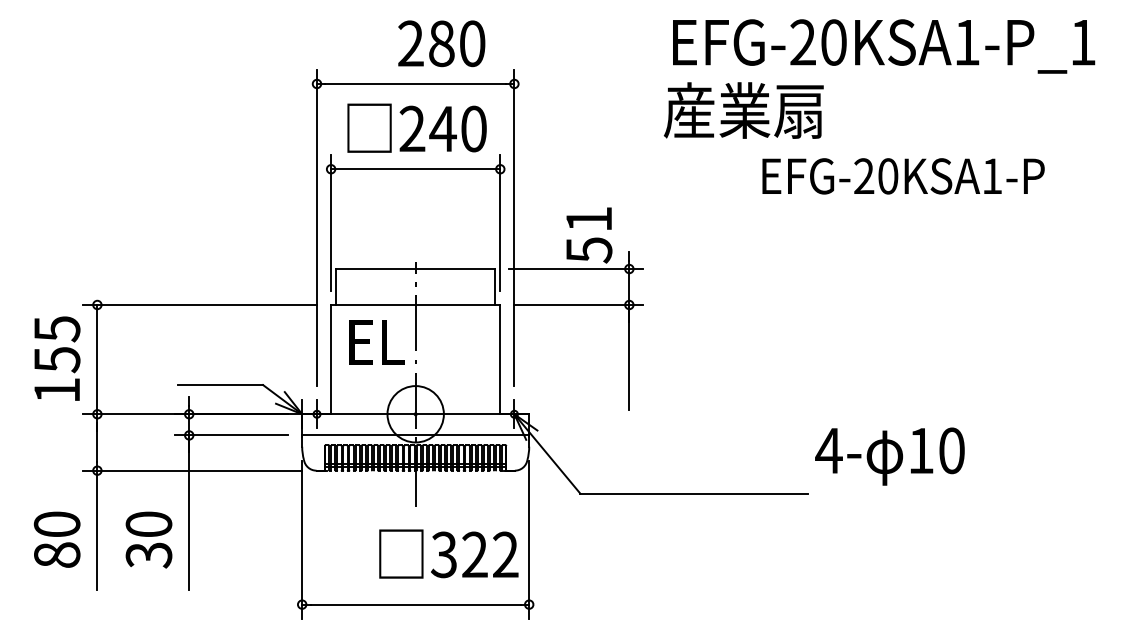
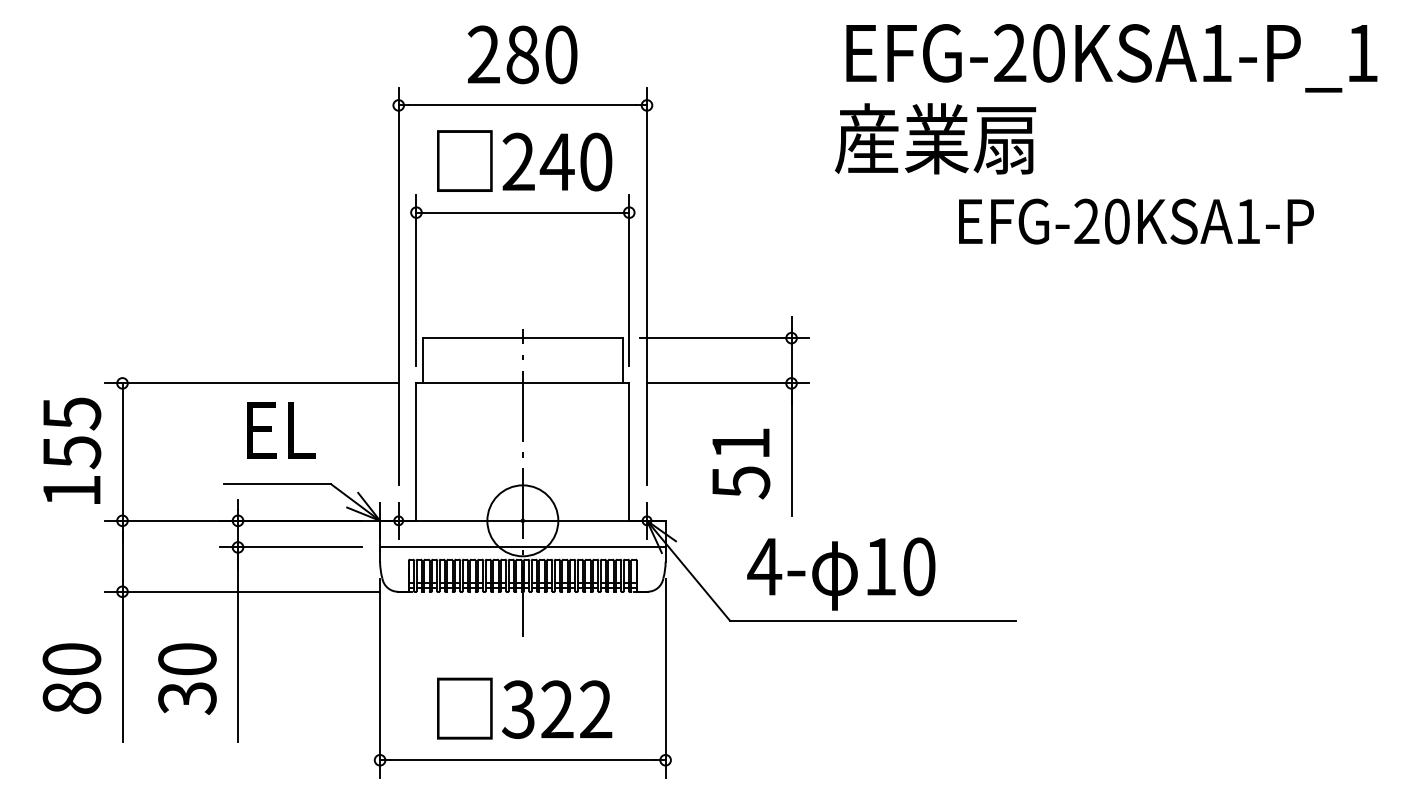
text: (441, 43) -> (522, 54), moved
text: (589, 235) -> (741, 463), moved
text: (377, 342) -> (281, 430), moved
text: (890, 456) -> (841, 573), moved
text: (448, 553) -> (524, 708), moved

